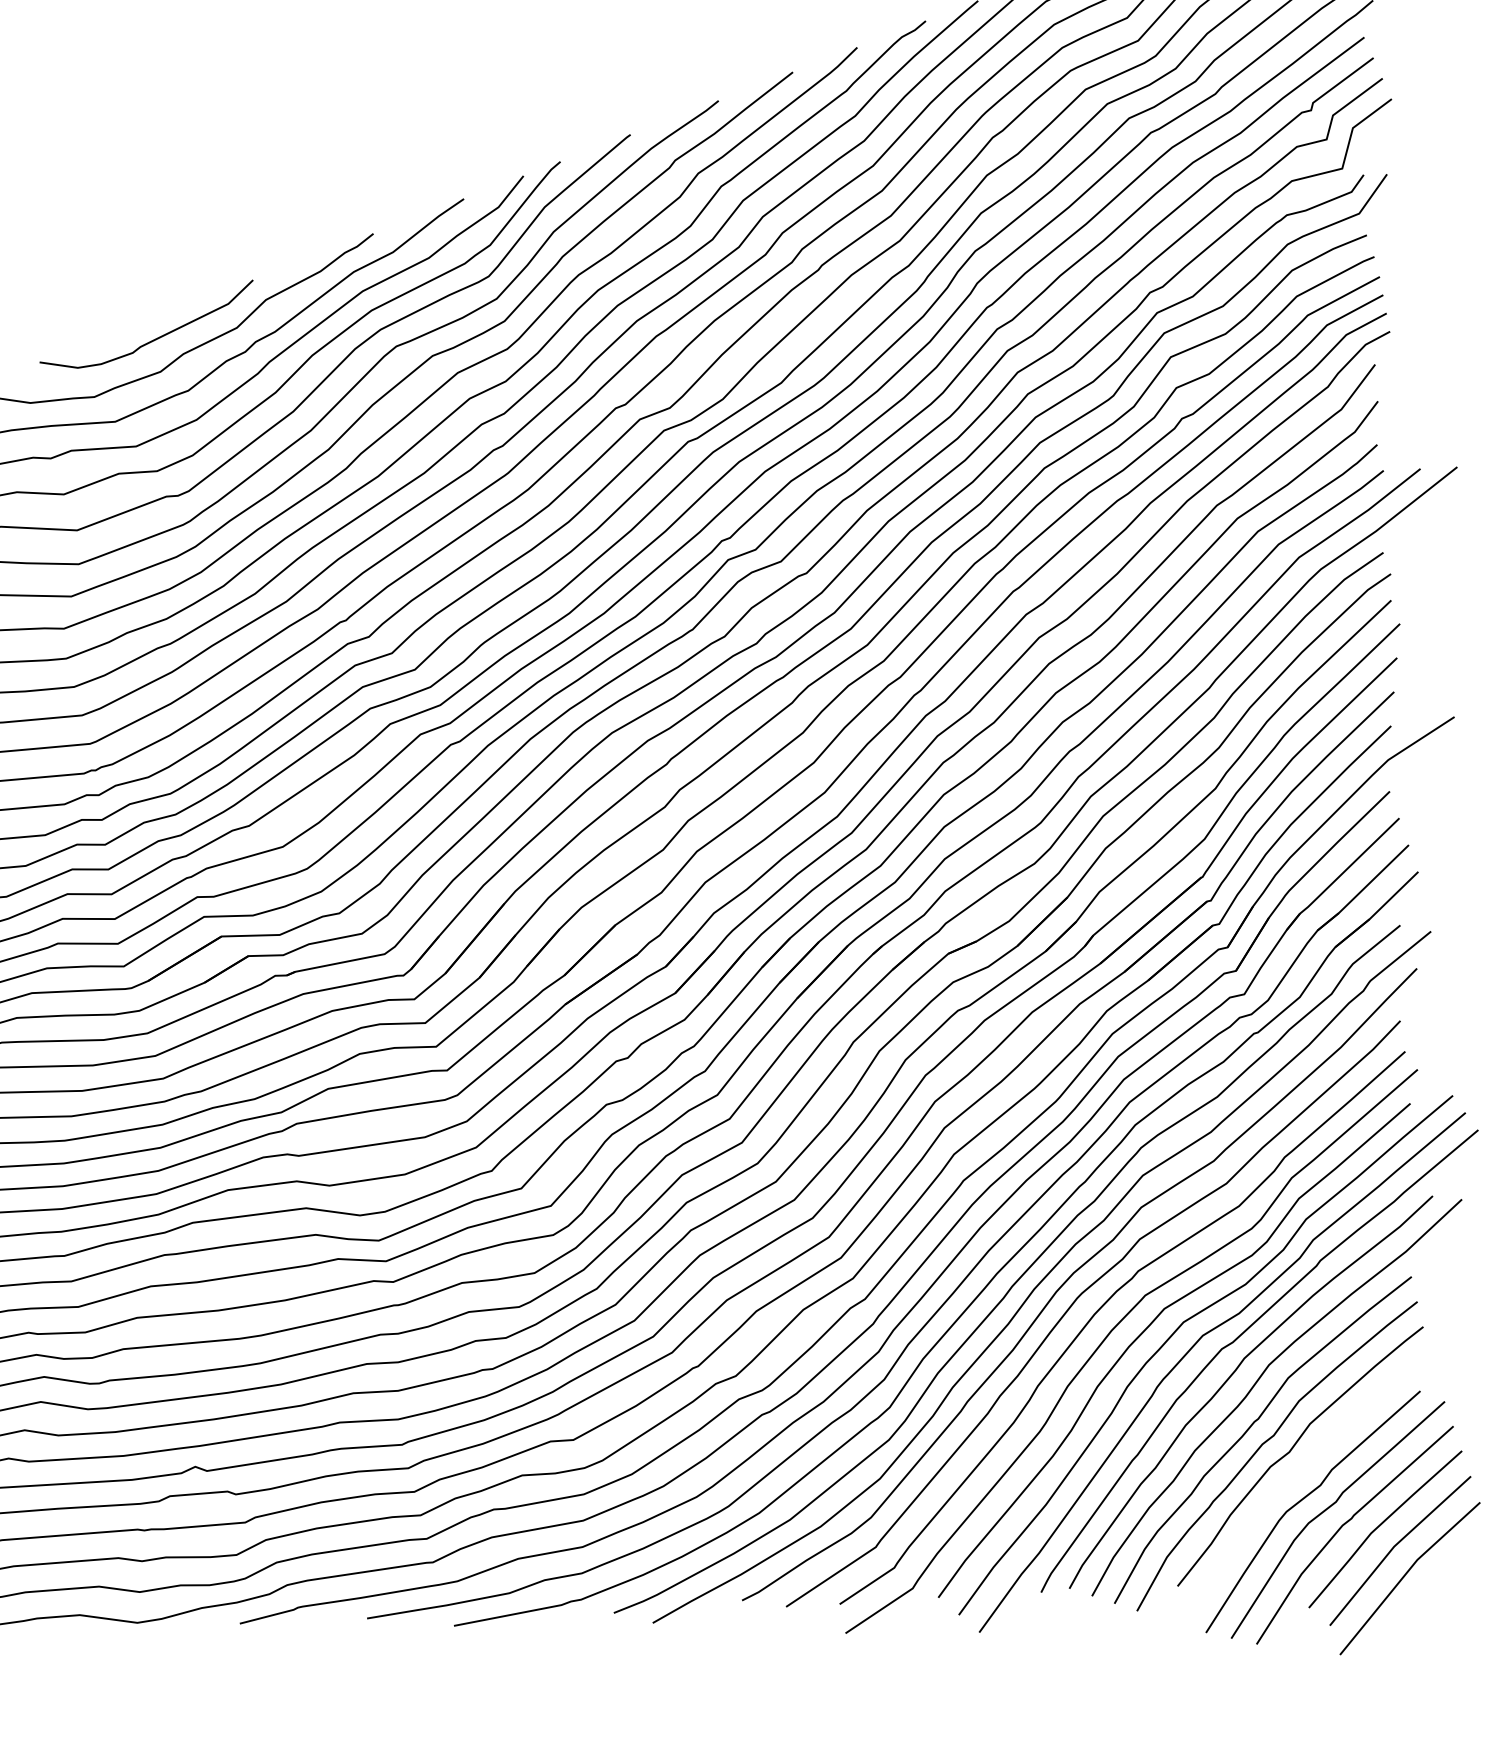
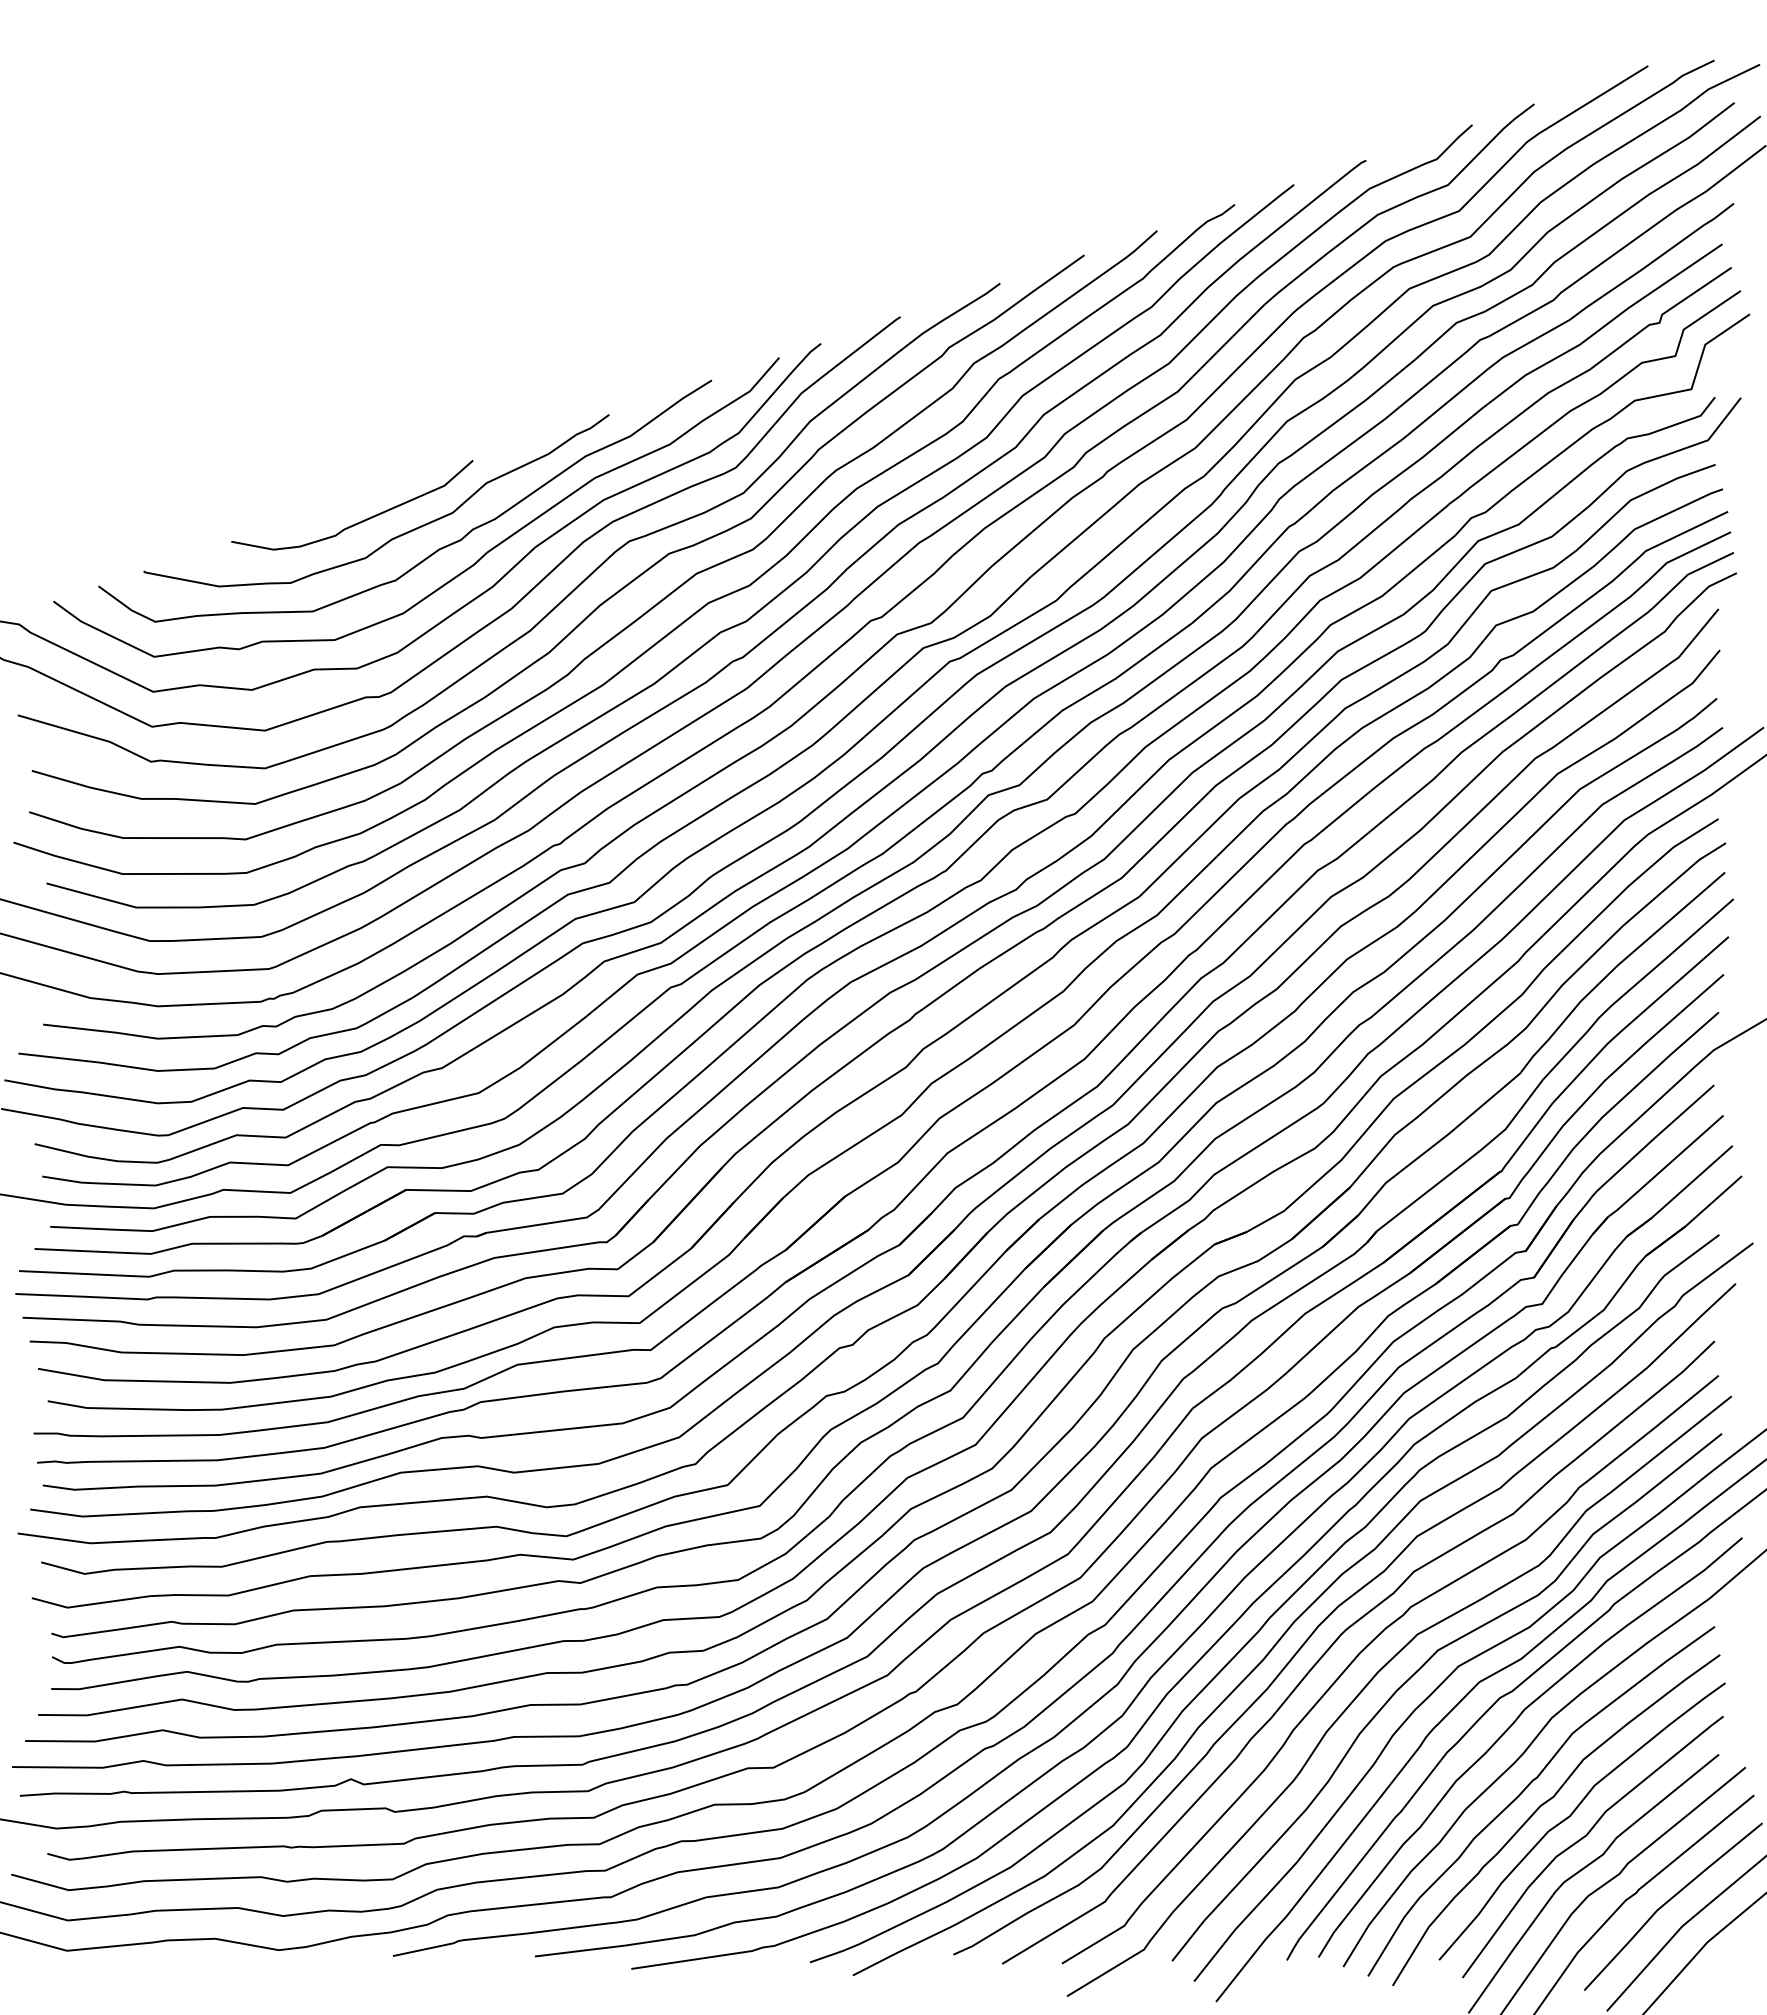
curve: (1304, 1470) -> (1585, 1837), added

